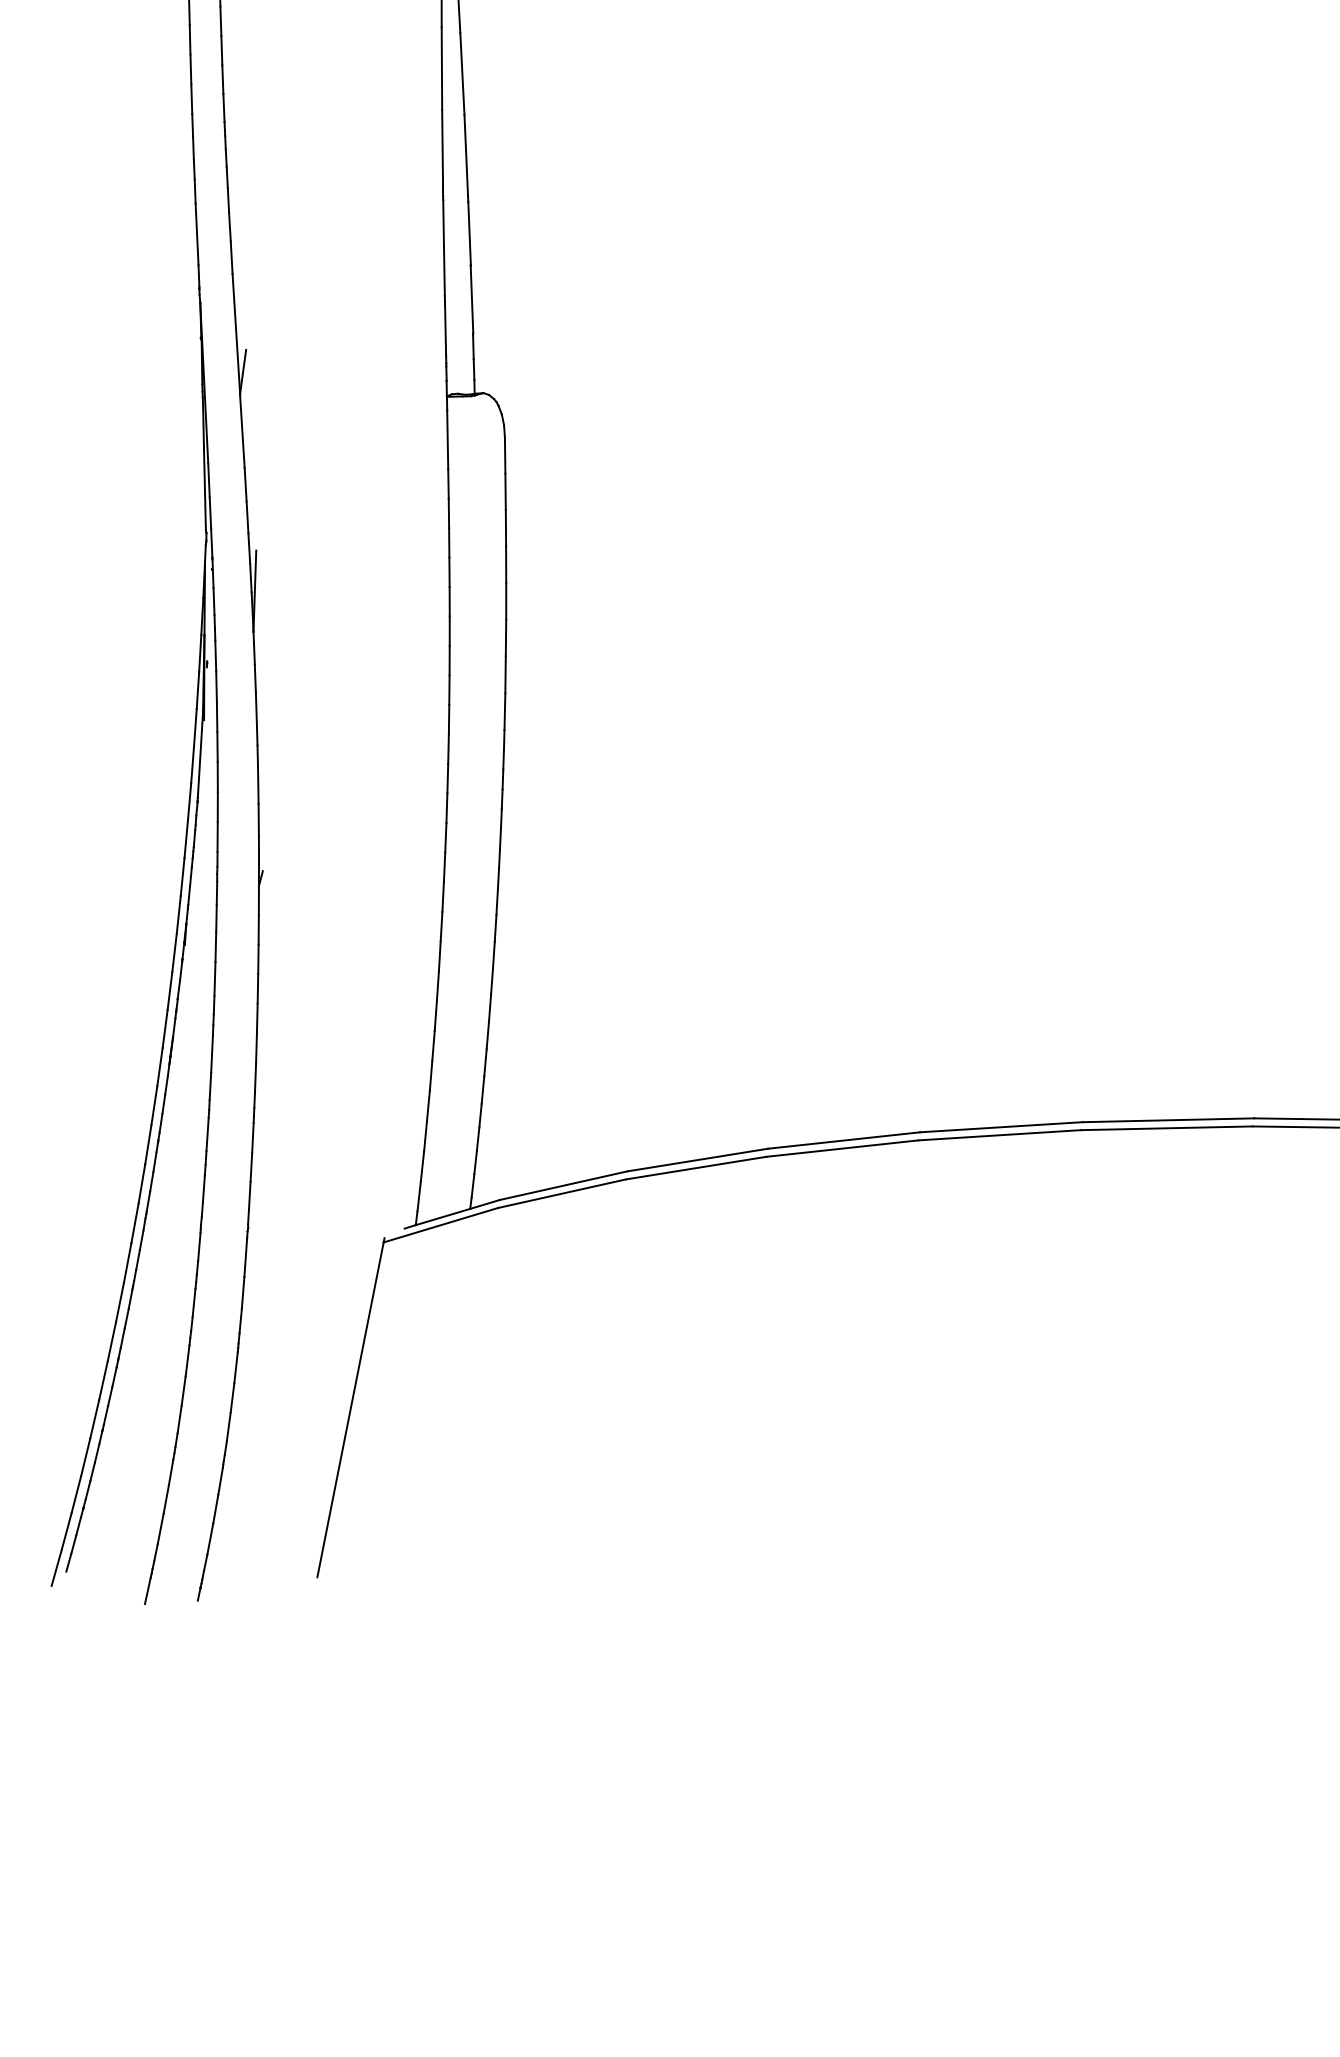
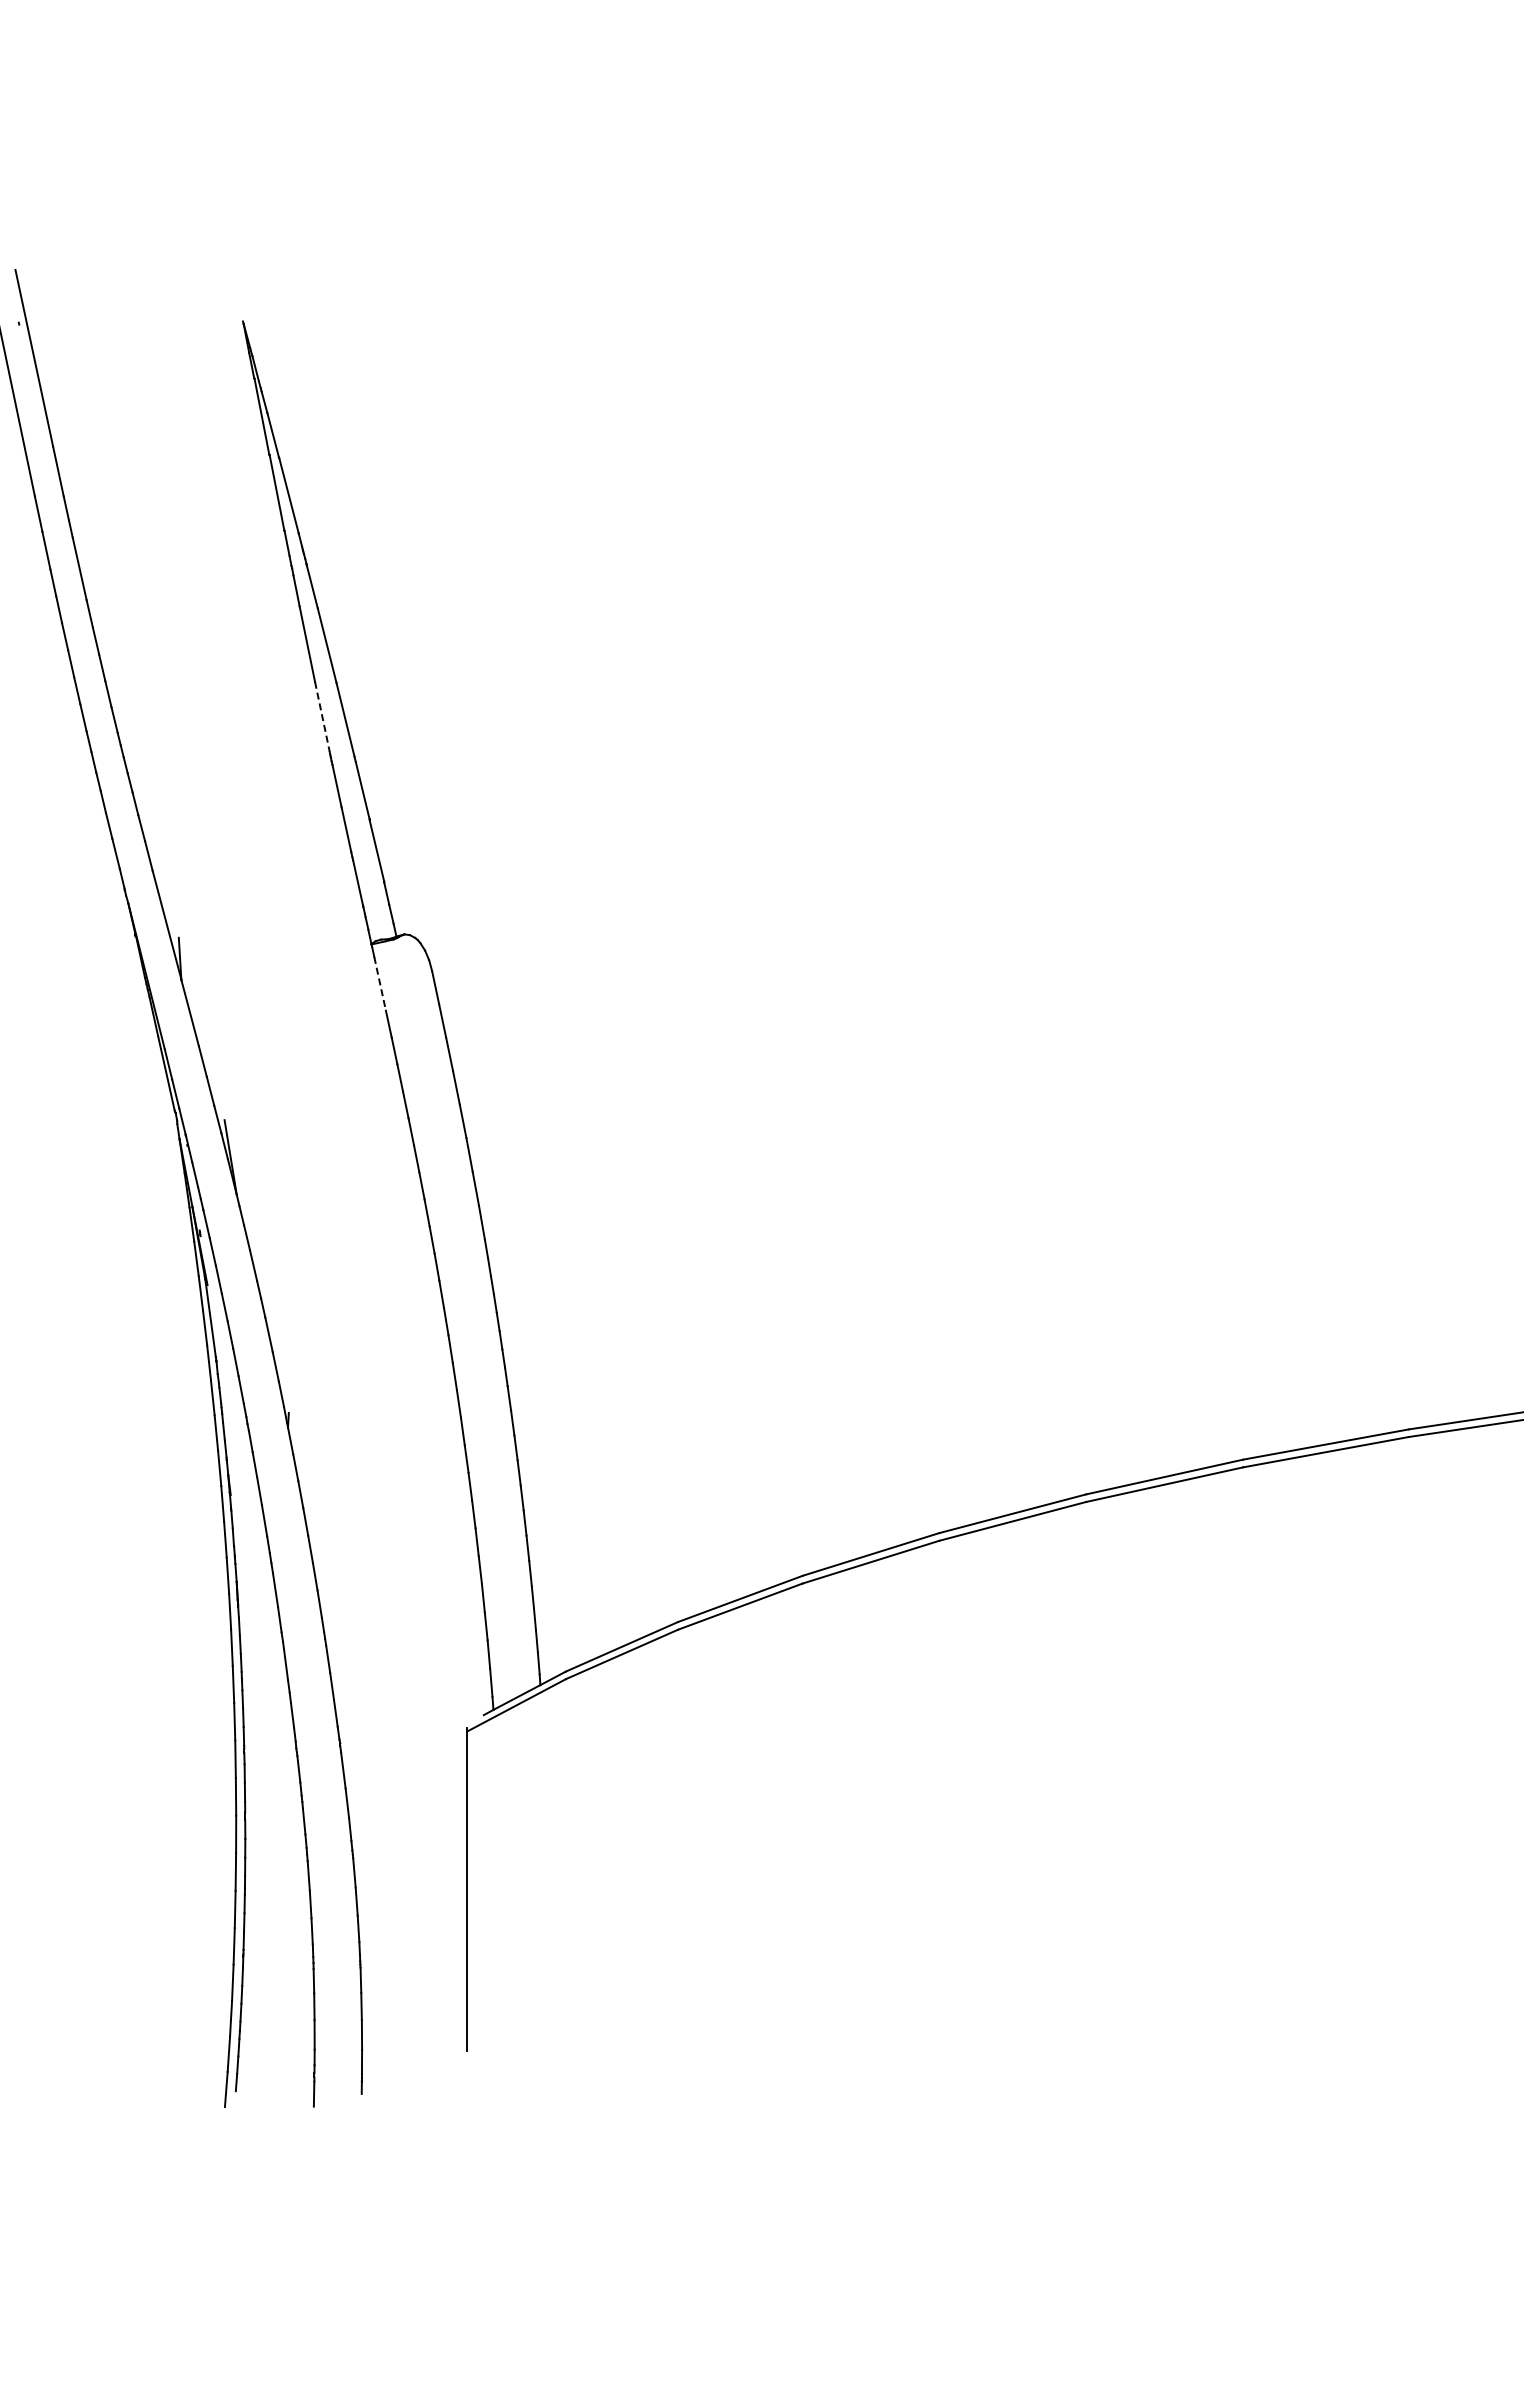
line: (442, 147) -> (322, 716), solid -> dashed
line: (447, 440) -> (380, 984), solid -> dashed

